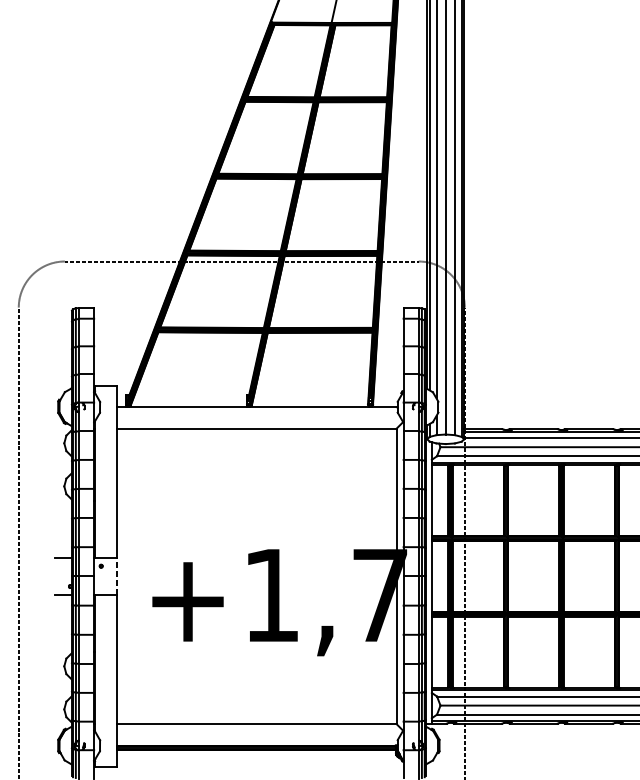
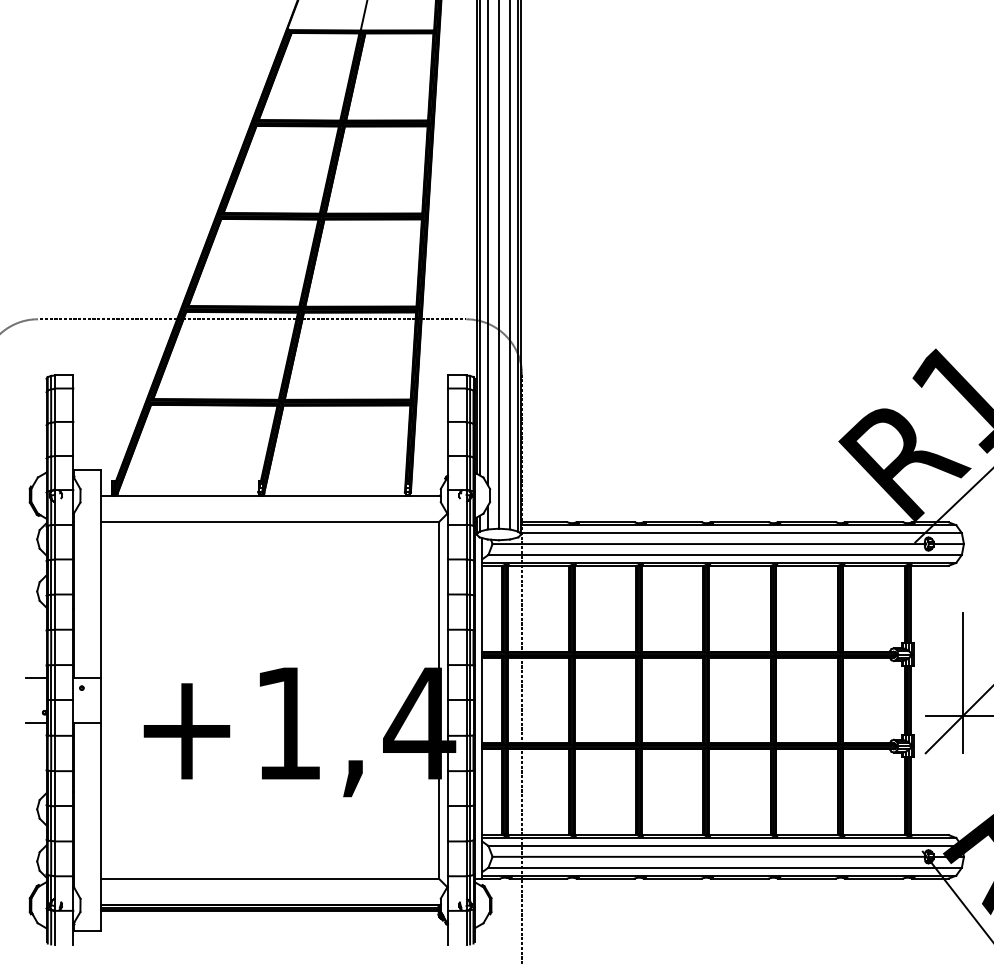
line: (116, 575) -> (100, 699), dashed -> solid
text: (380, 595) -> (419, 723), +1,7 -> +1,4

